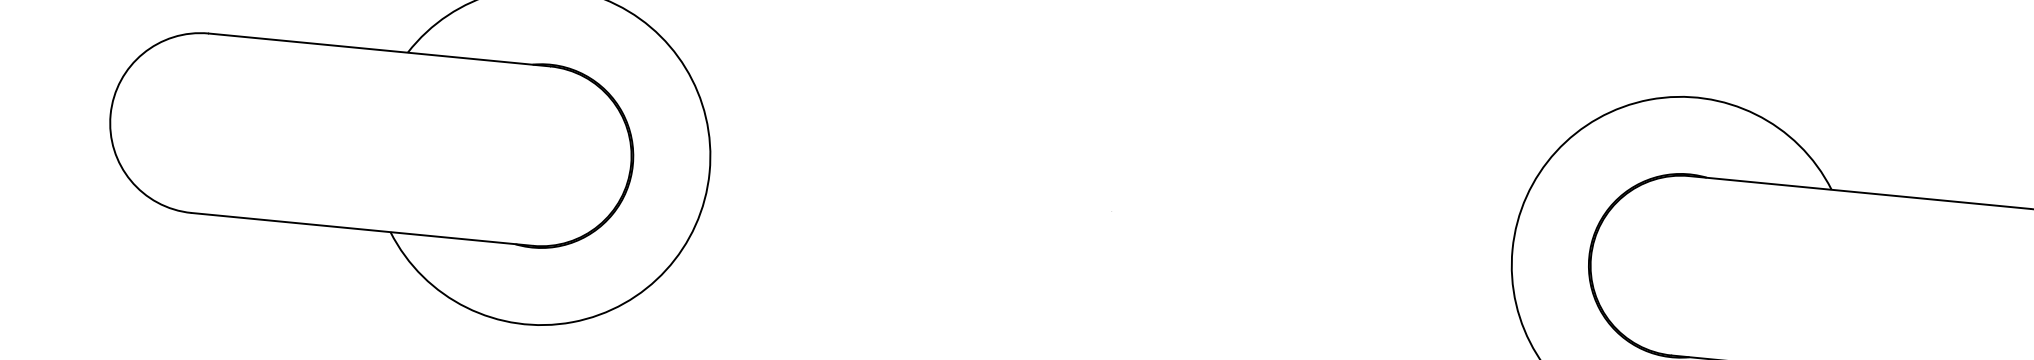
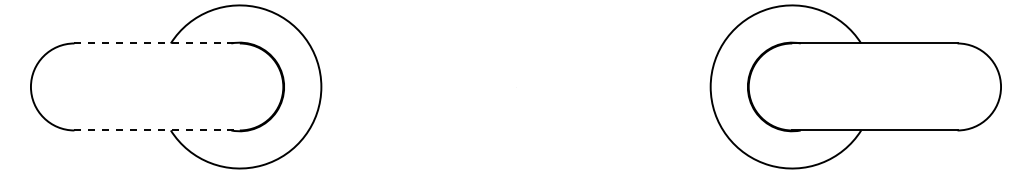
line: (380, 50) -> (157, 43), solid -> dashed
line: (362, 229) -> (157, 130), solid -> dashed

